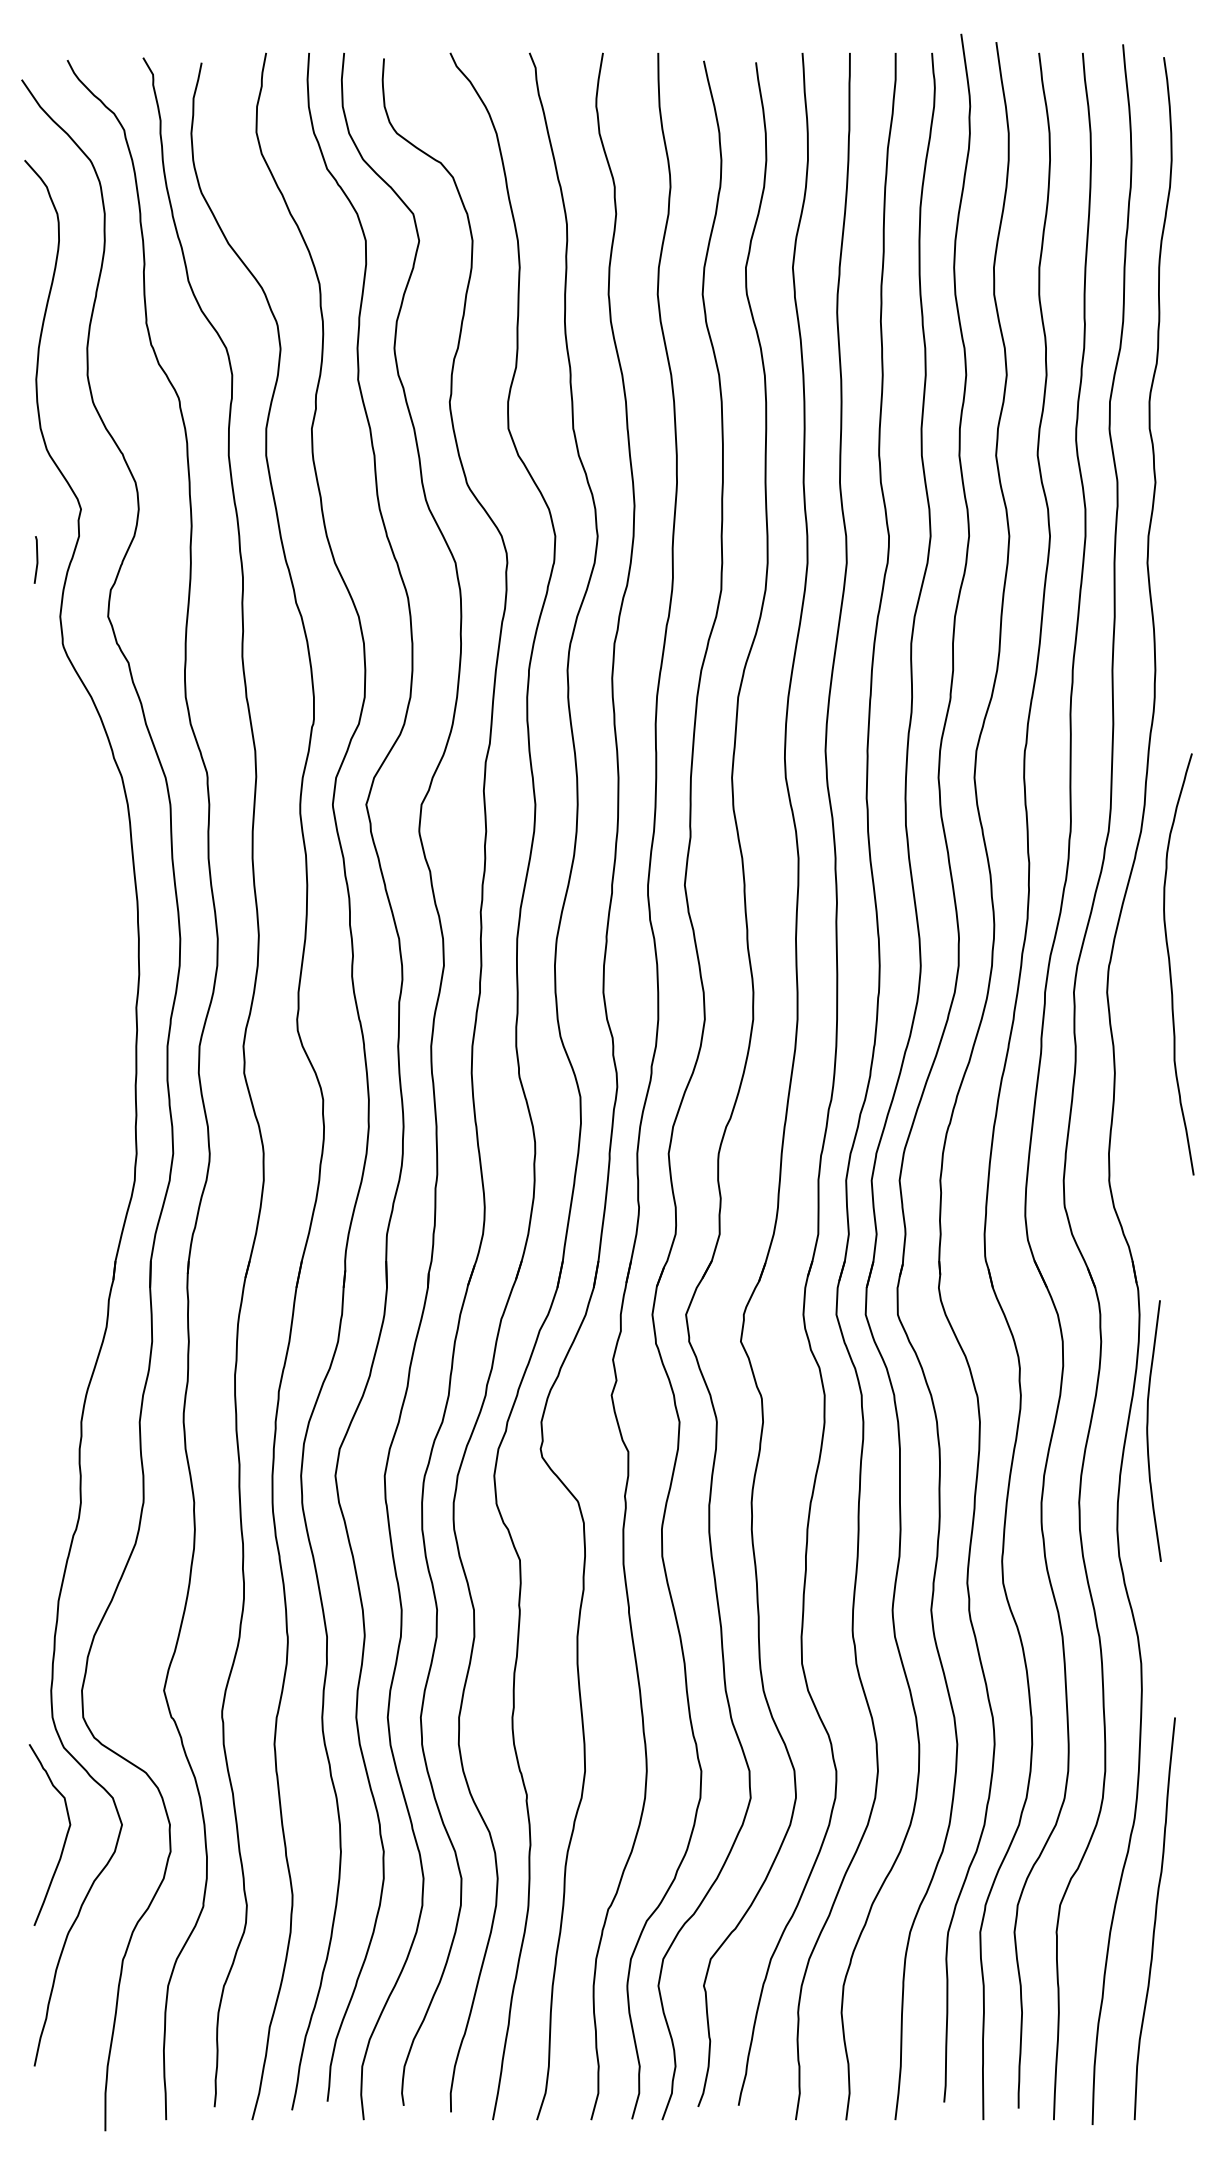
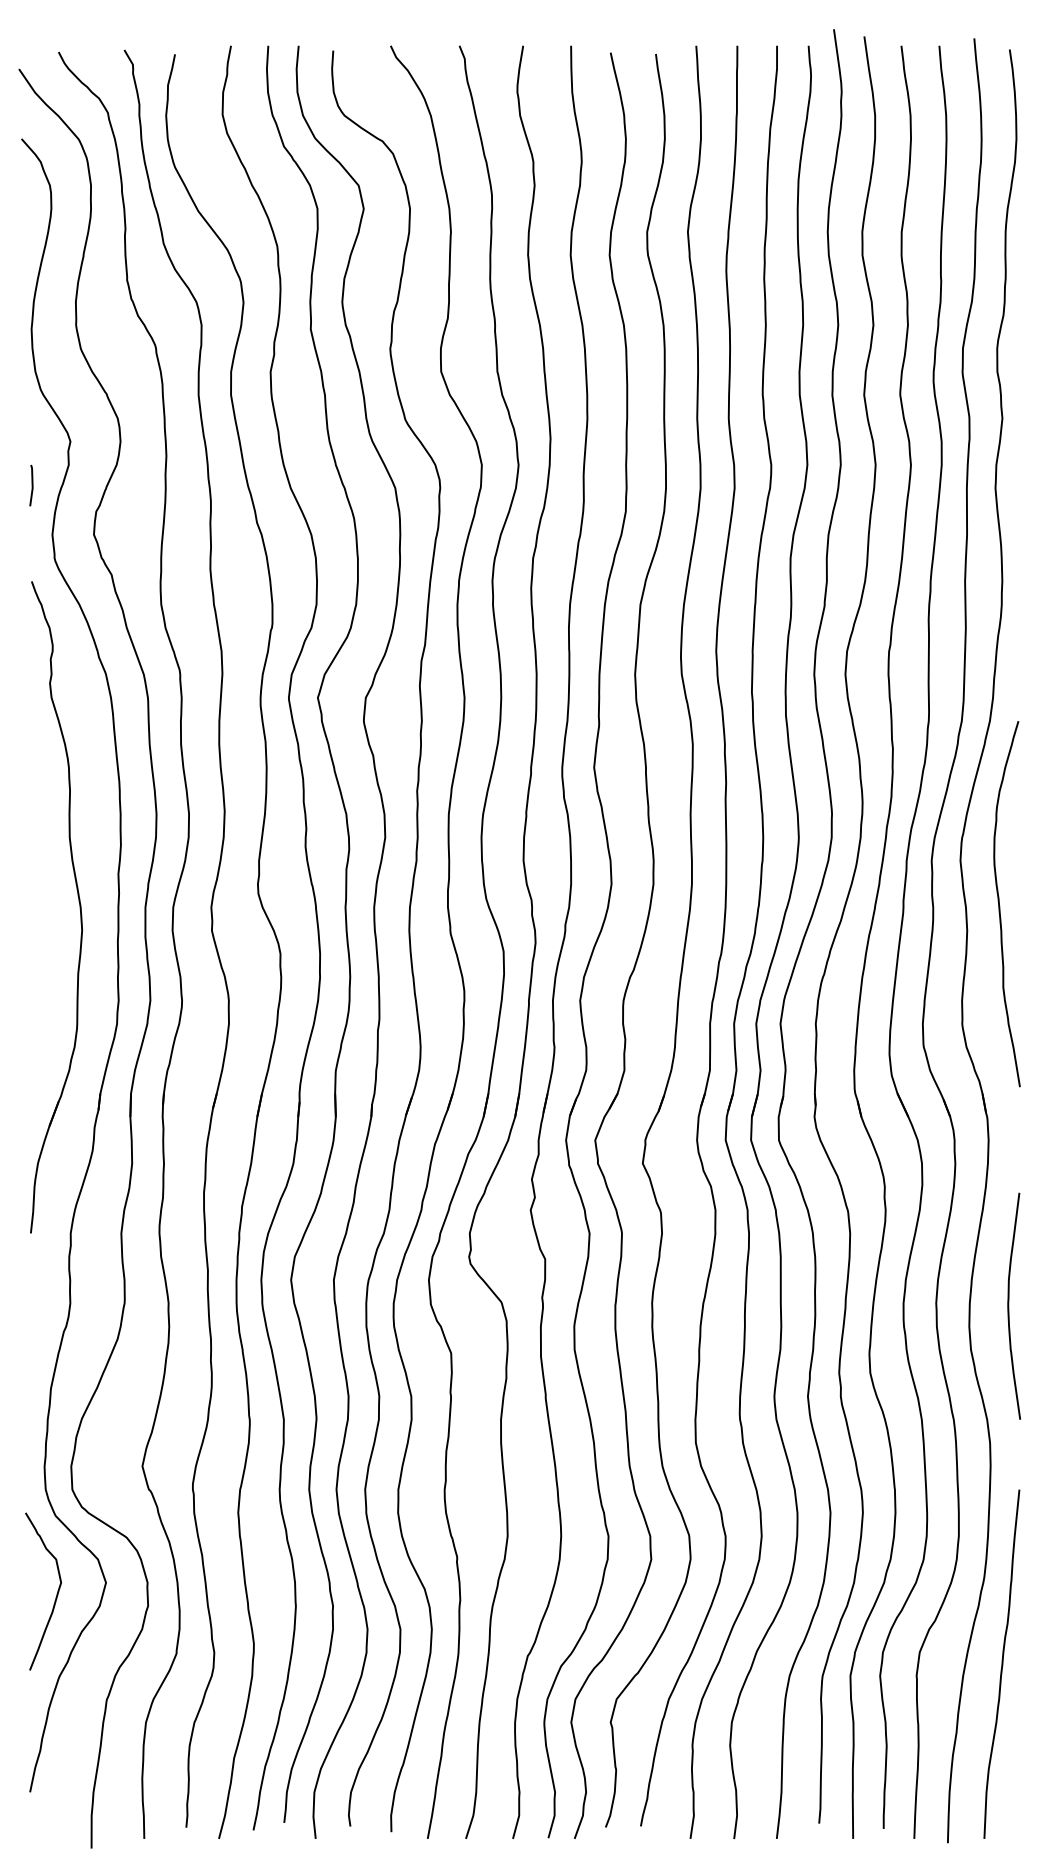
curve: (1170, 964) -> (999, 904), moved
part: (90, 1039) -> (78, 901), added
curve: (1148, 1430) -> (1009, 1305), moved

